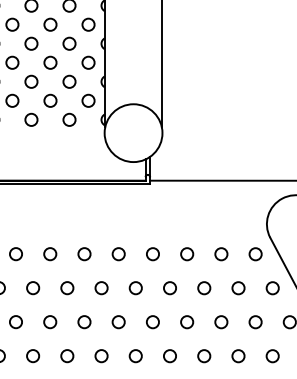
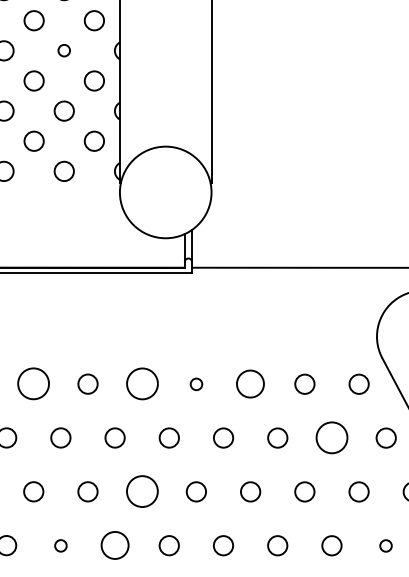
circle: (69, 43) -> (64, 50), size x0.6
circle: (50, 254) -> (34, 384), size x1.6
circle: (118, 254) -> (141, 384), size x1.6
circle: (152, 254) -> (195, 384), size x0.6
circle: (187, 254) -> (251, 384), size x1.4
circle: (238, 288) -> (331, 438), size x1.6
circle: (118, 322) -> (141, 492), size x1.6
circle: (67, 356) -> (61, 546), size x0.6
circle: (101, 356) -> (114, 546), size x1.4
circle: (272, 356) -> (385, 546), size x0.6

